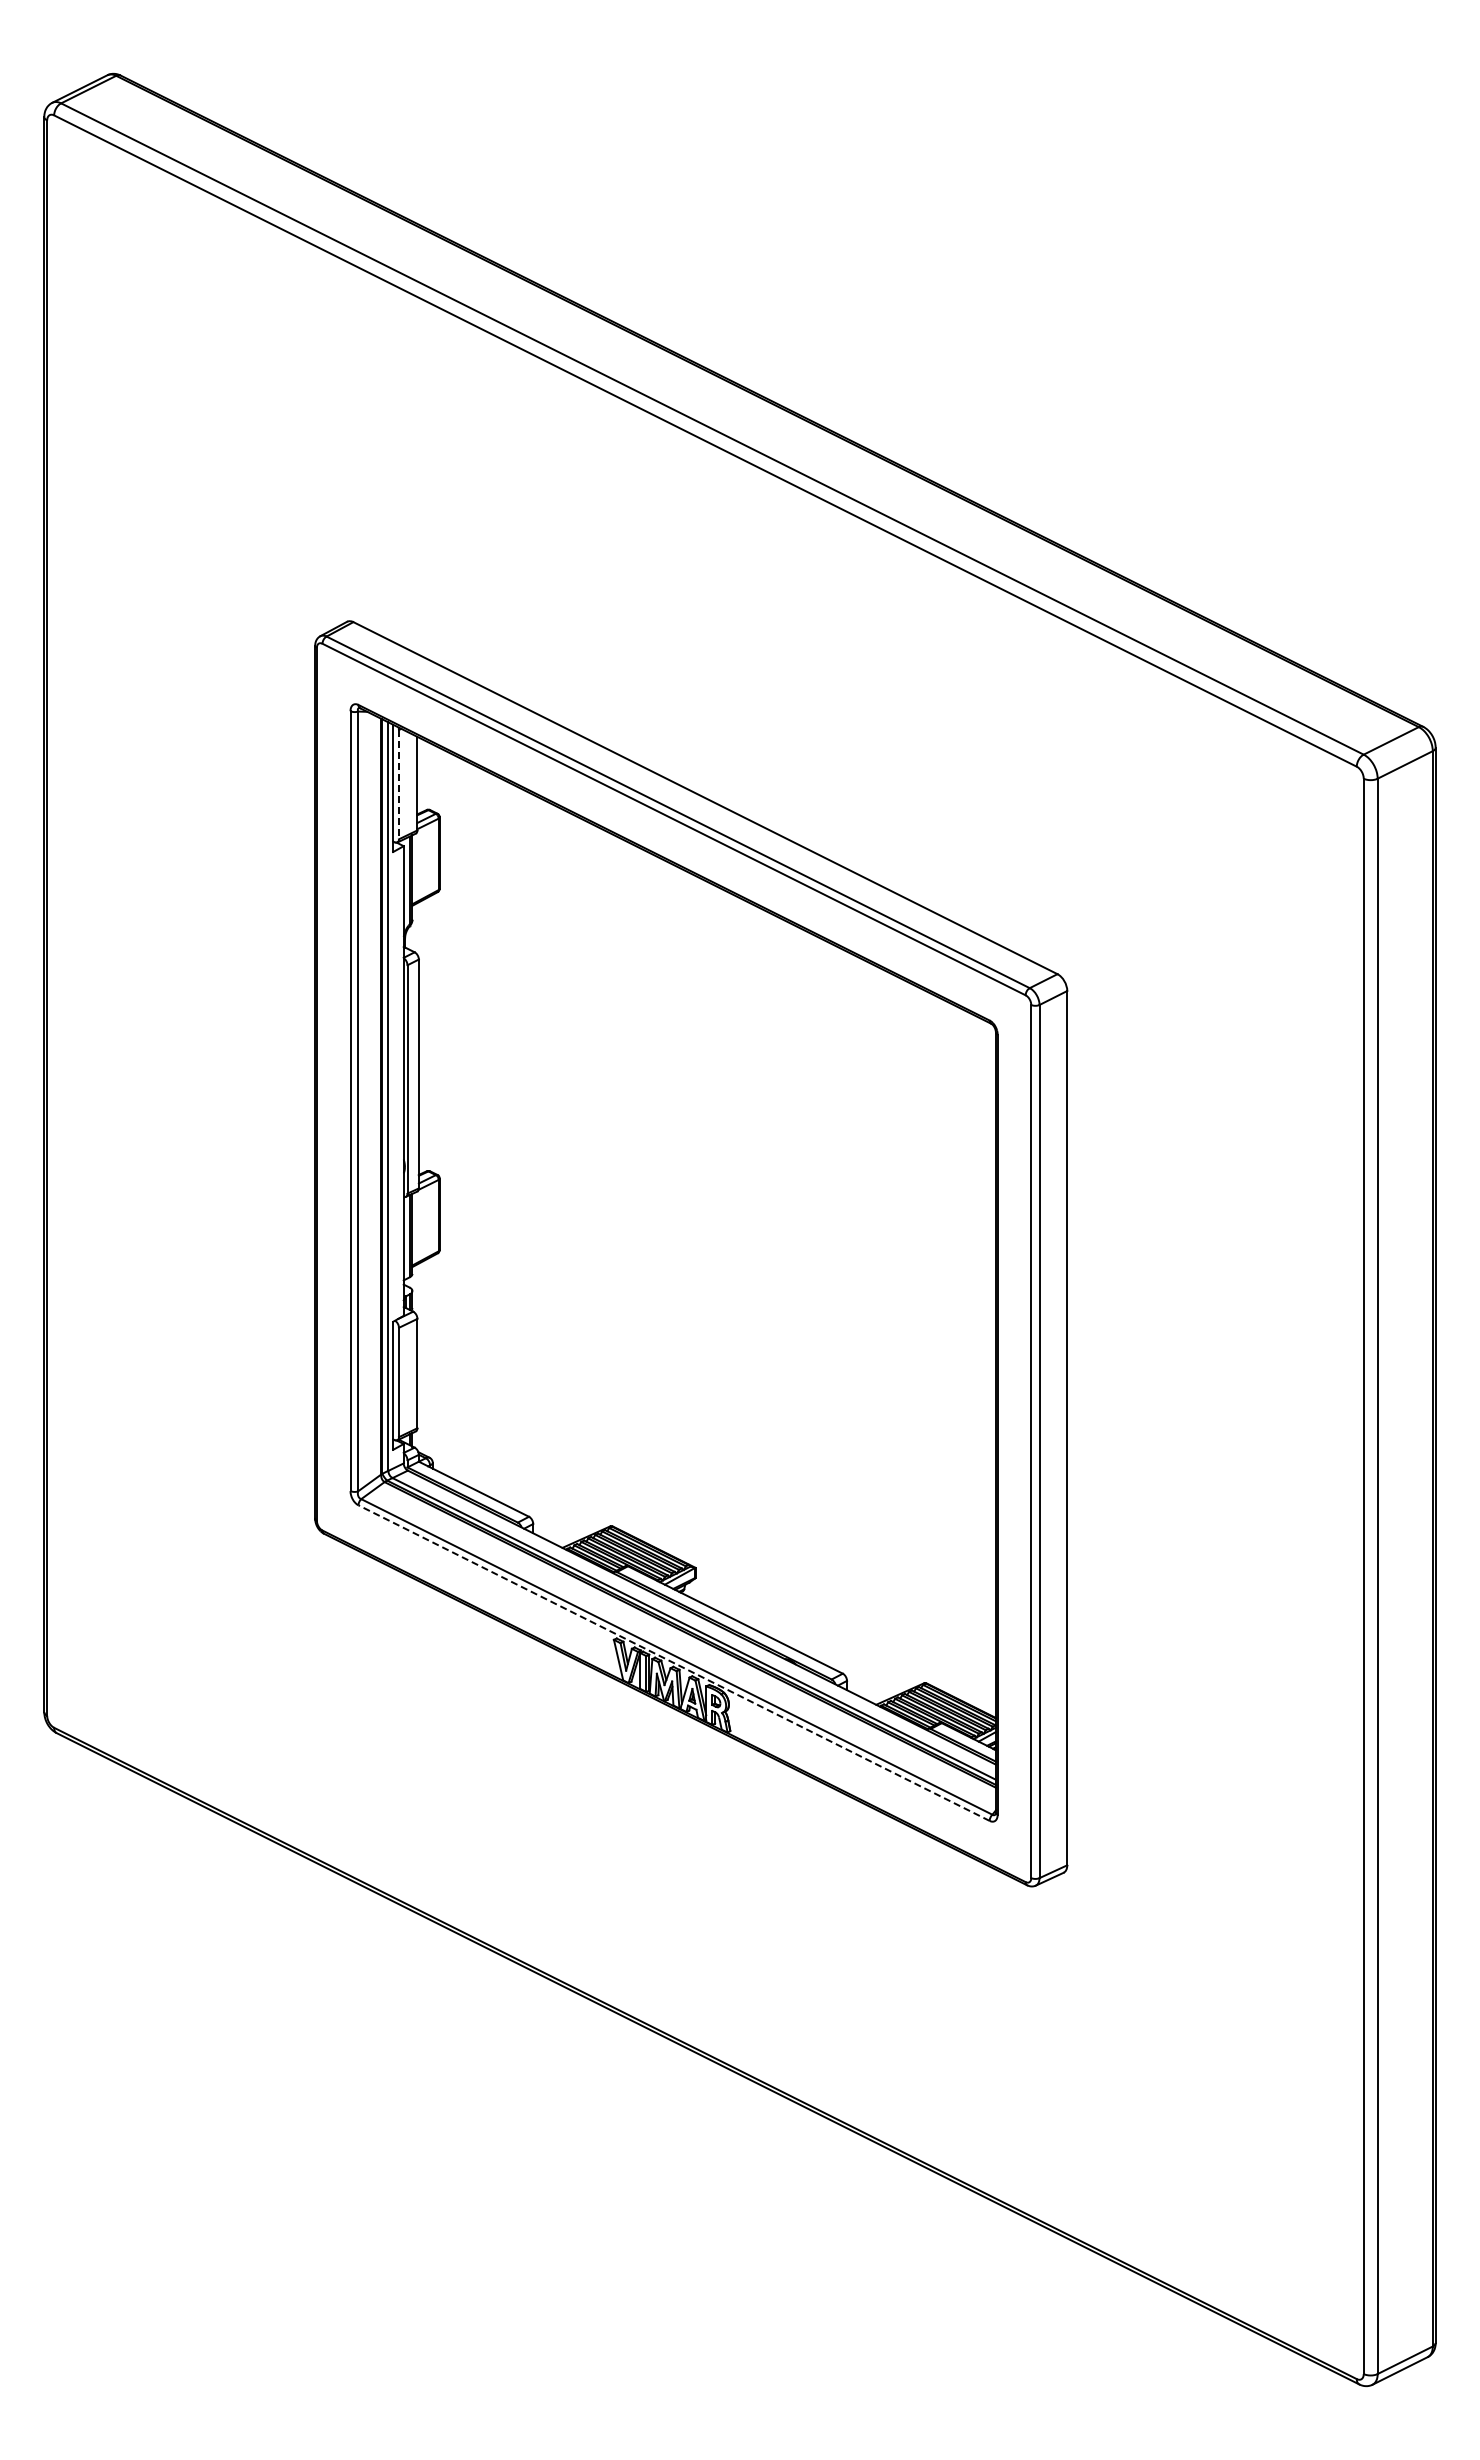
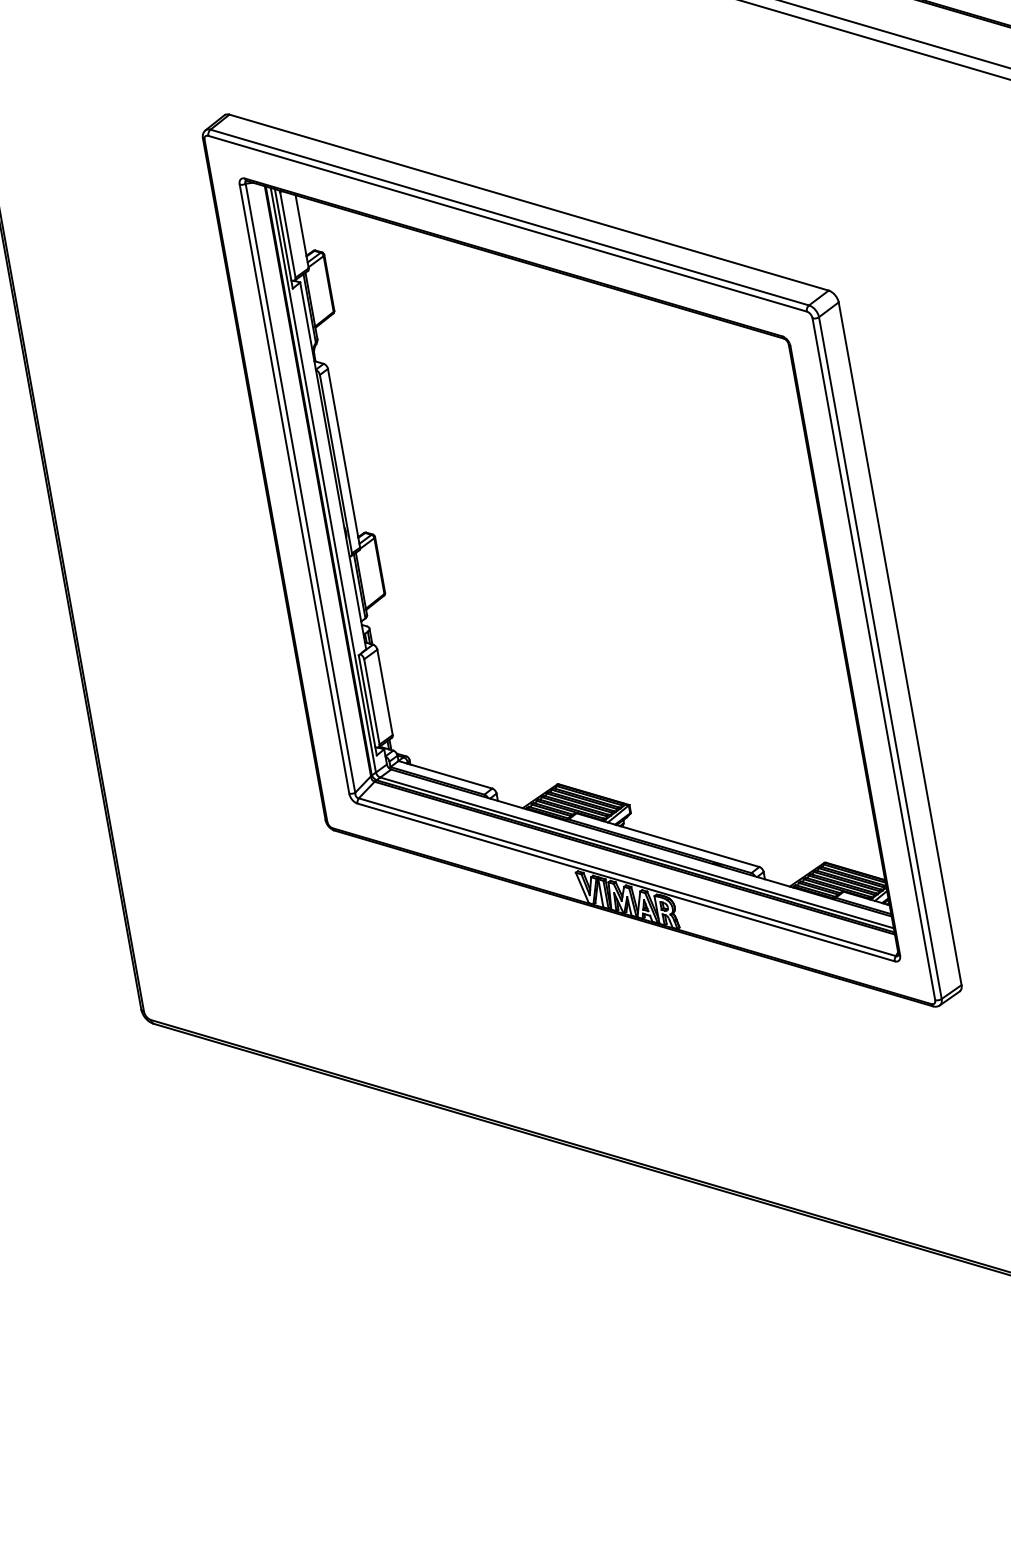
line: (399, 784) -> (288, 234), dashed -> solid
line: (674, 1663) -> (626, 882), dashed -> solid

